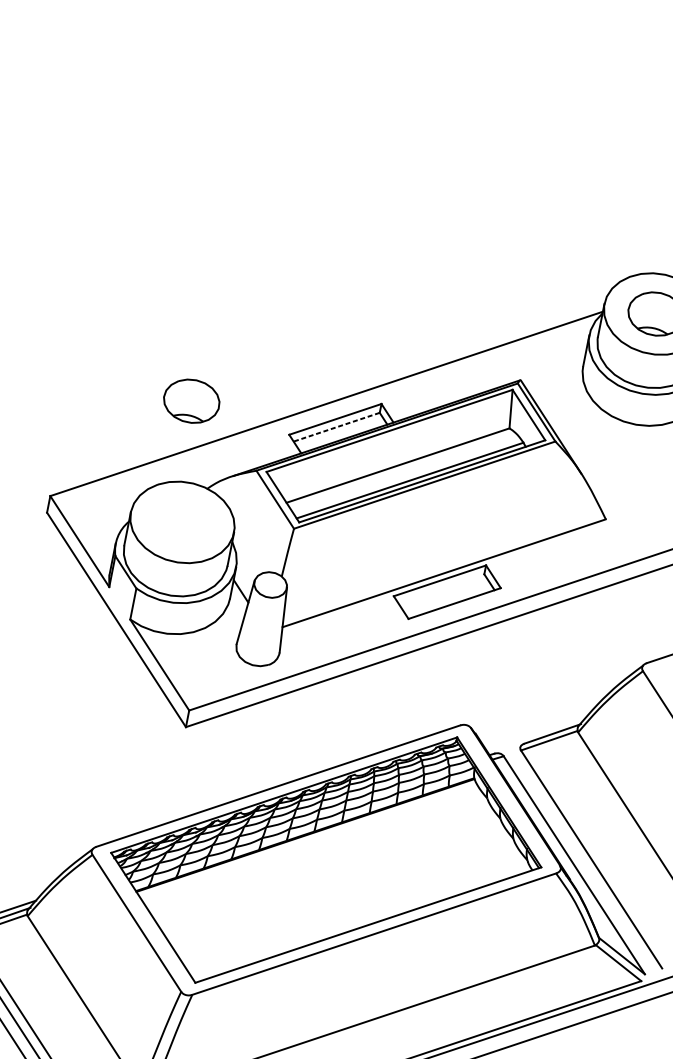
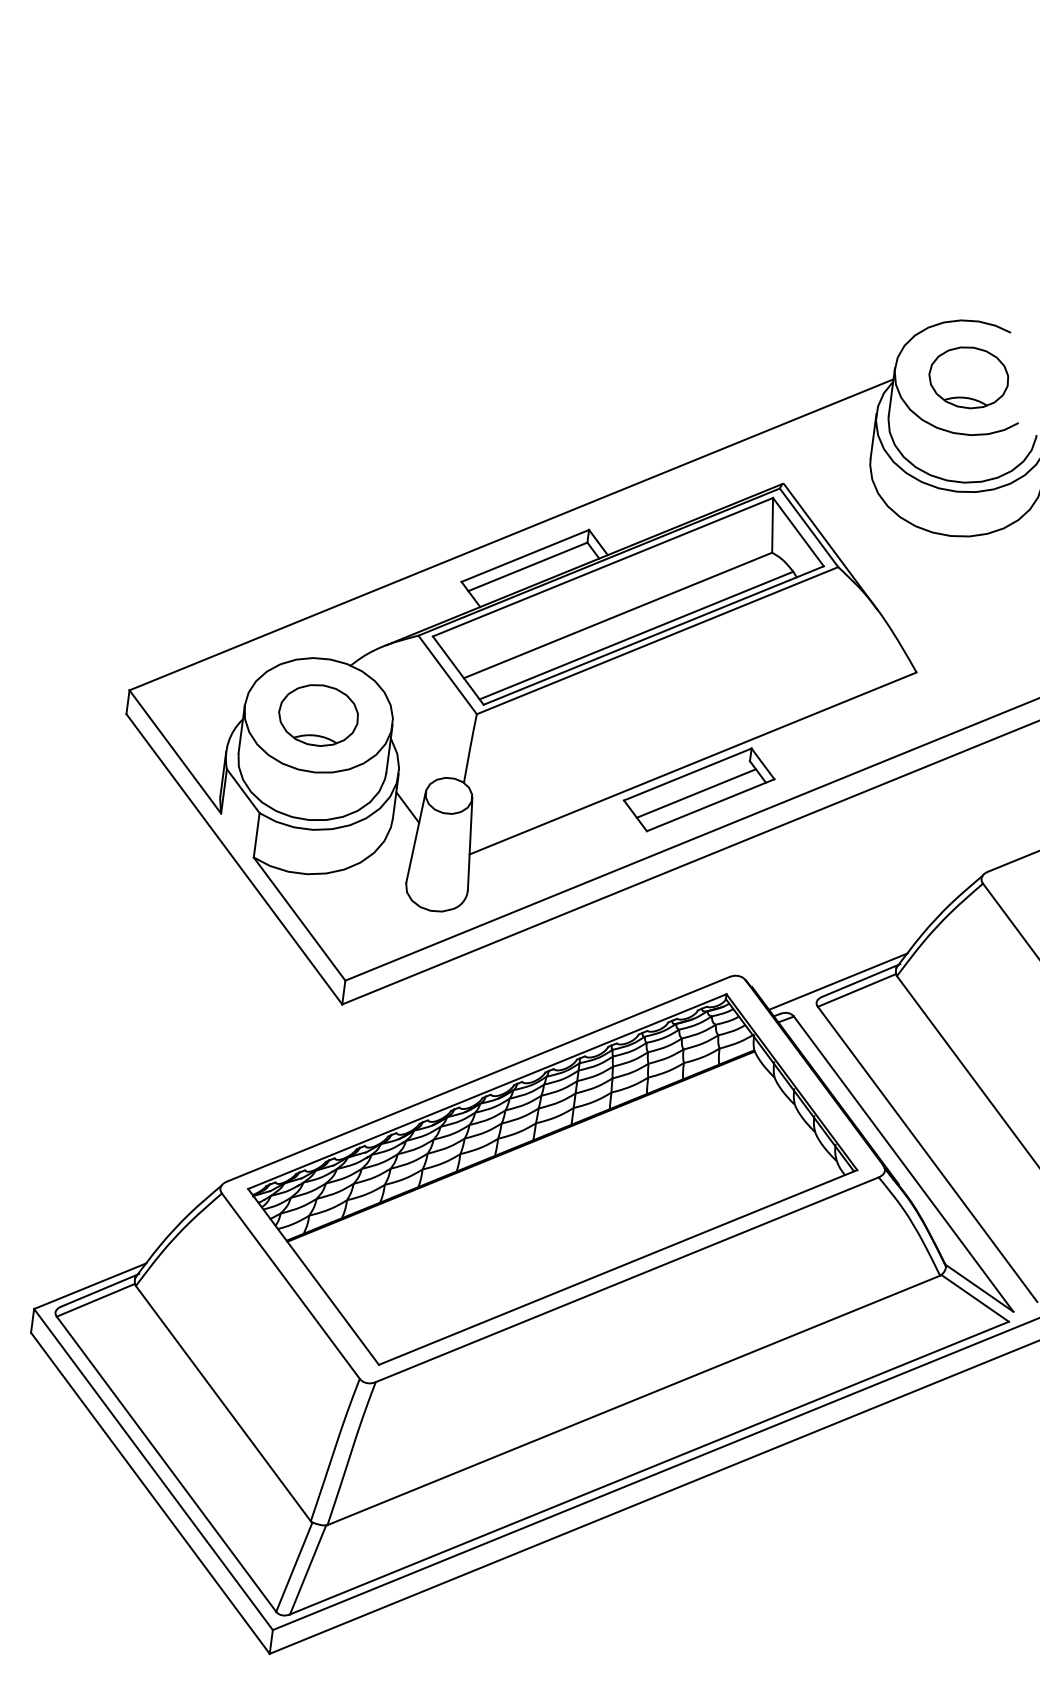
part: (191, 401) -> (318, 715), moved
line: (336, 427) -> (527, 567), dashed -> solid
line: (444, 594) -> (695, 793), added
line: (536, 733) -> (838, 981), added

